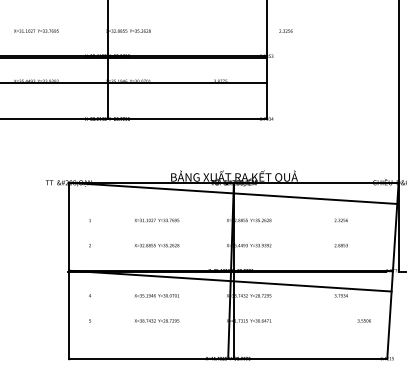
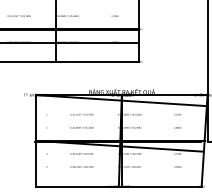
text: (285, 29) -> (114, 15), moved
text: (363, 319) -> (177, 166), moved

